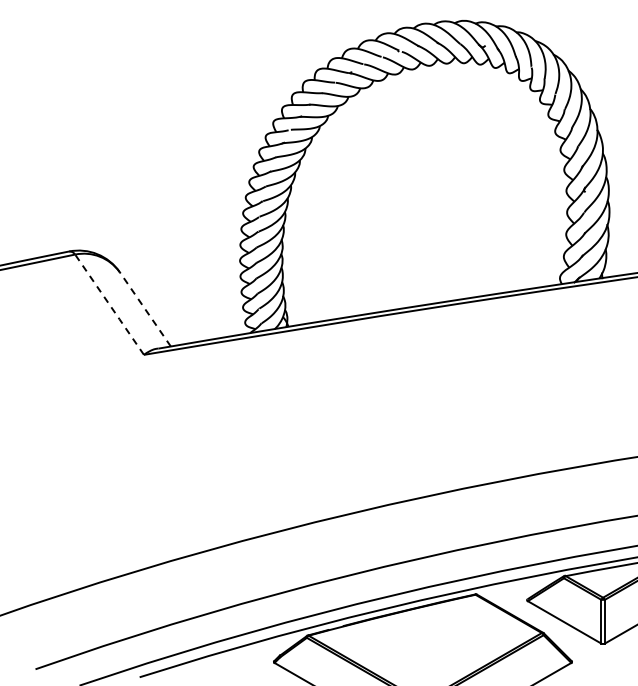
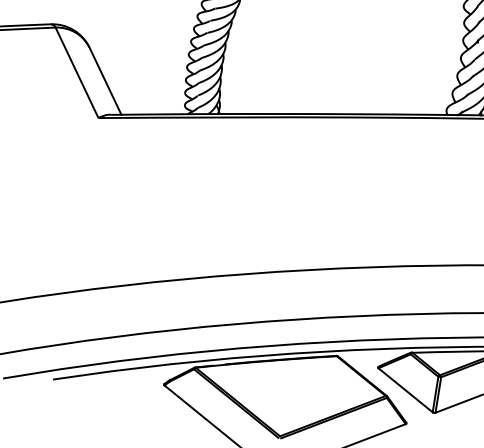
line: (109, 305) -> (76, 73), dashed -> solid
line: (144, 308) -> (104, 80), dashed -> solid

